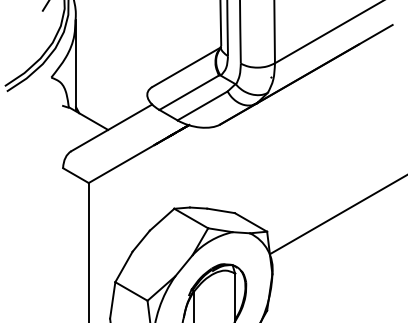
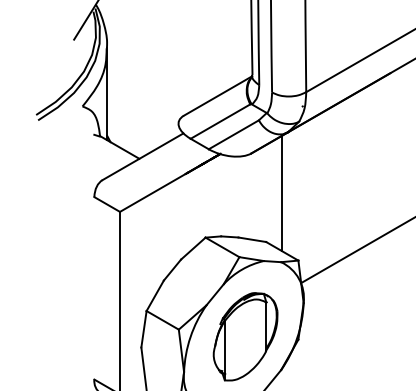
line: (251, 164) -> (282, 193), added

